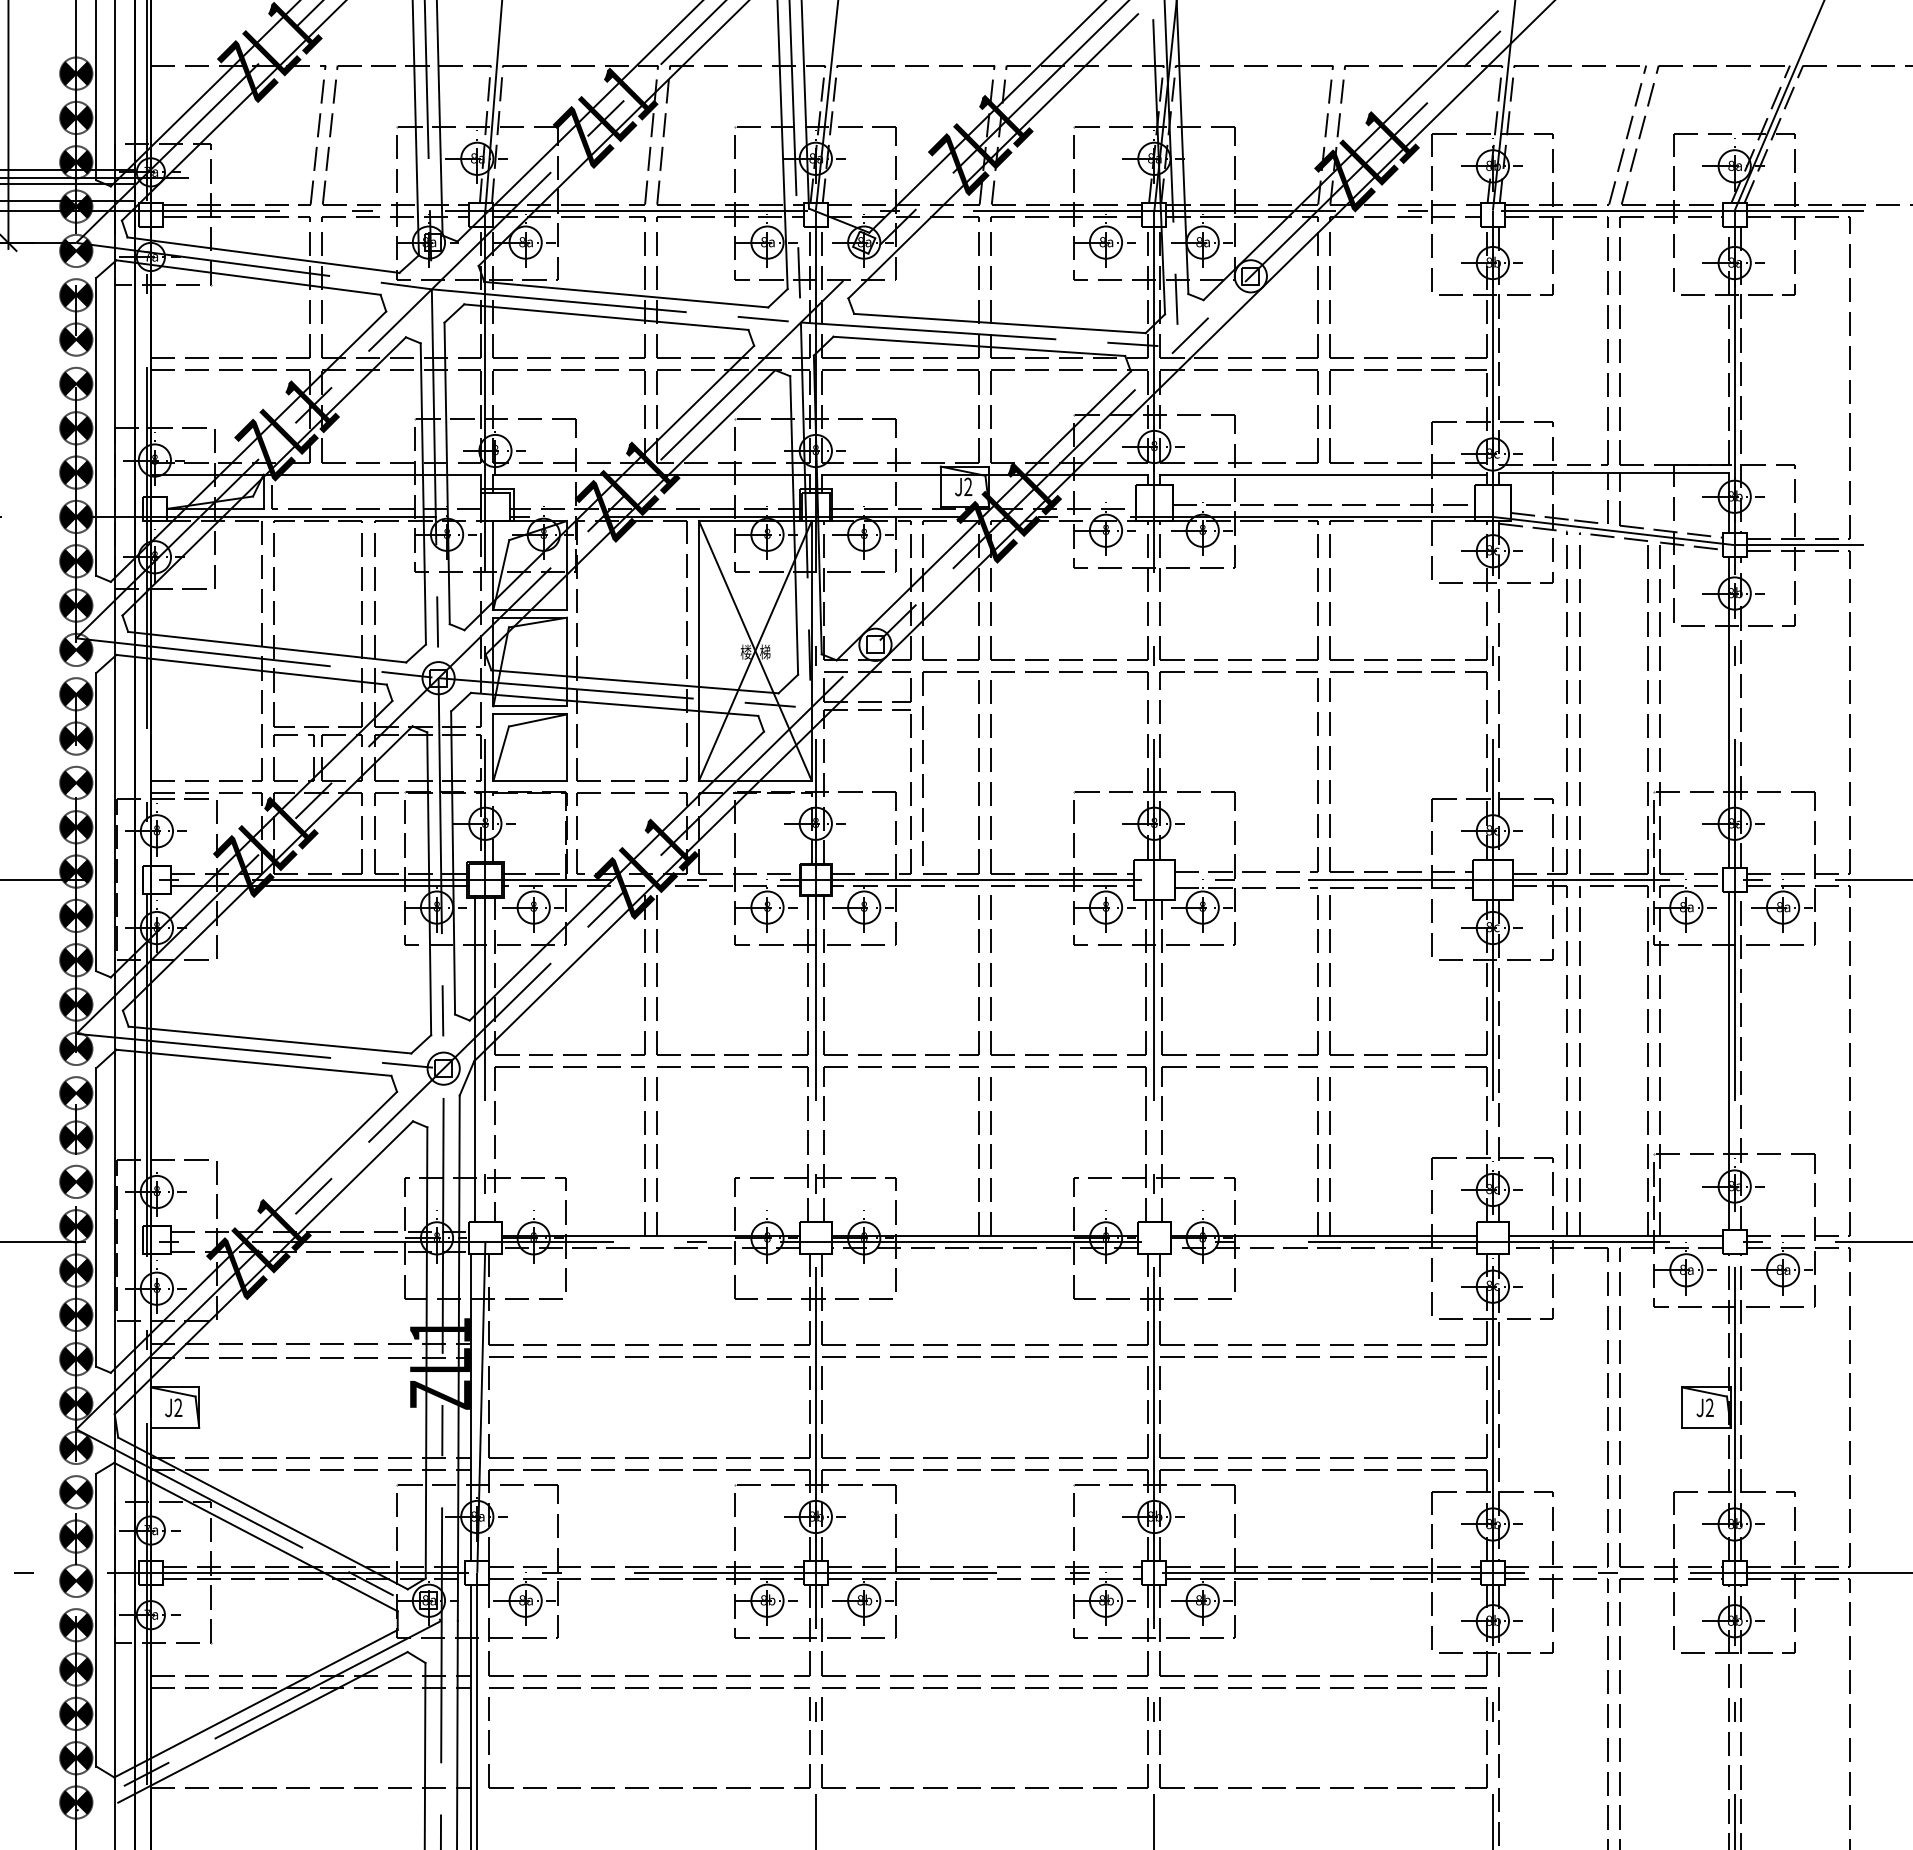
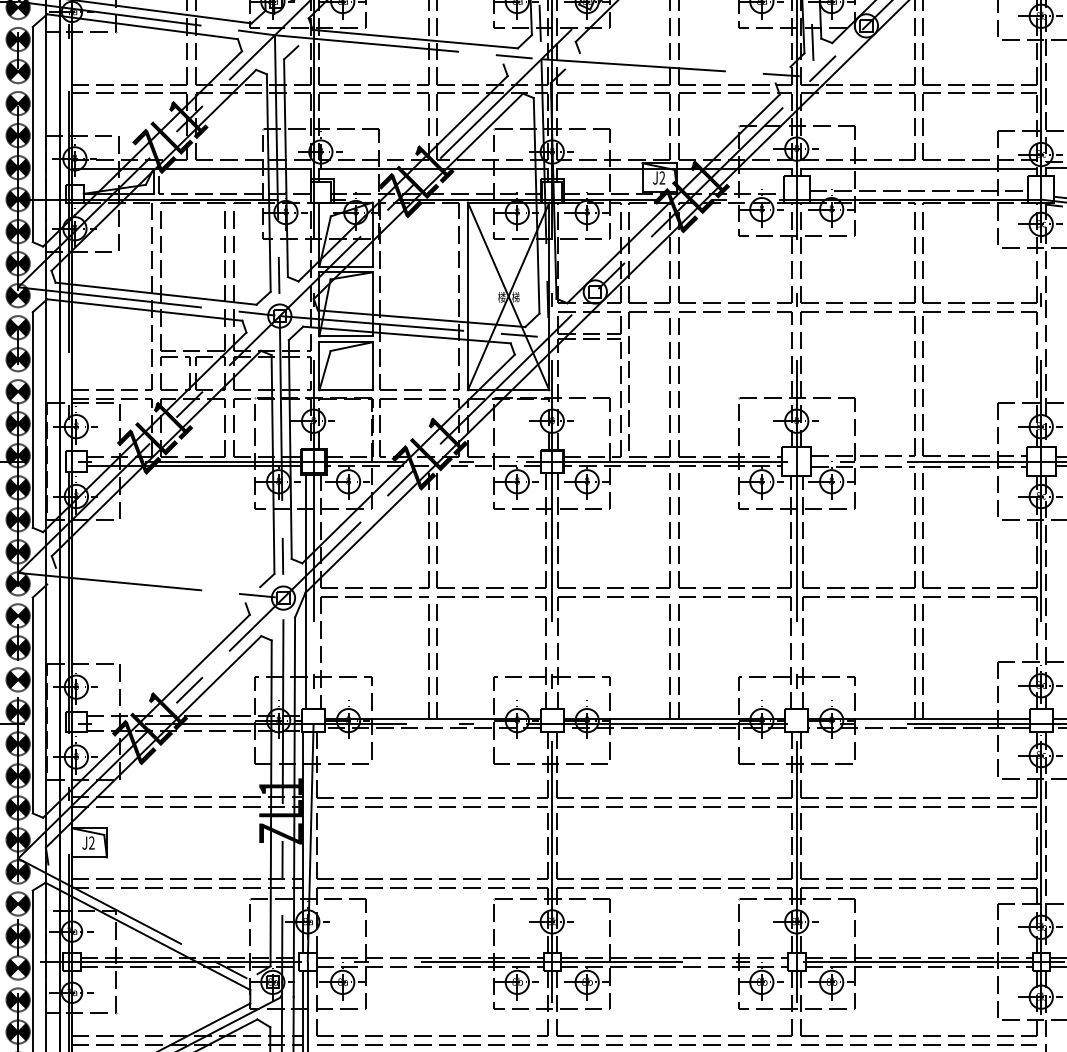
line: (606, 316) -> (401, 54), removed
line: (999, 323) -> (684, 59), removed
line: (979, 346) -> (670, 76), removed
line: (269, 1039) -> (157, 577), removed
line: (253, 1062) -> (146, 593), removed
line: (262, 1513) -> (152, 919), removed

